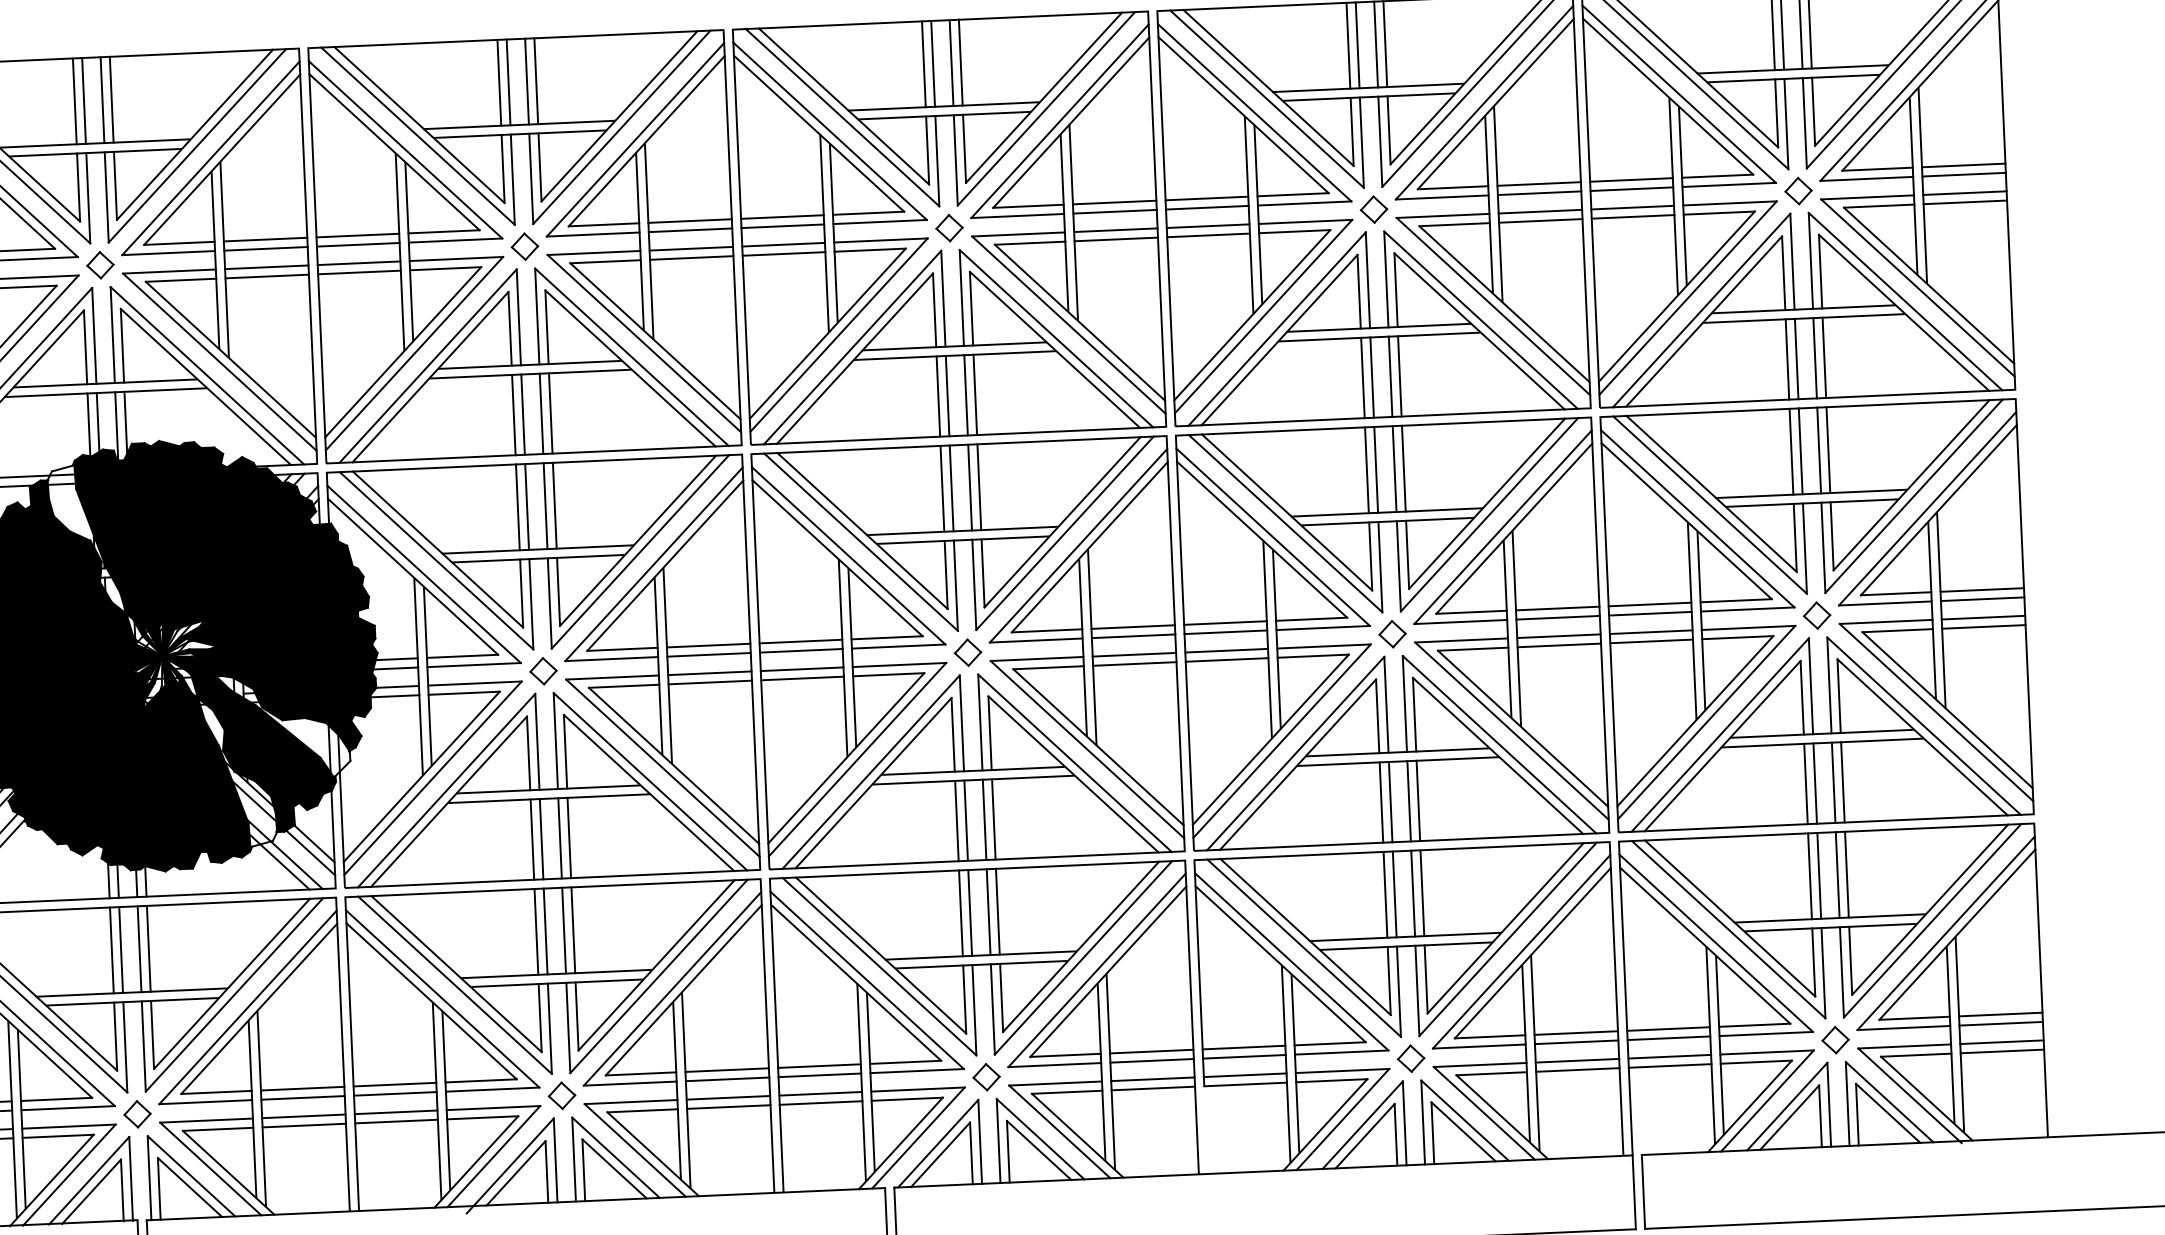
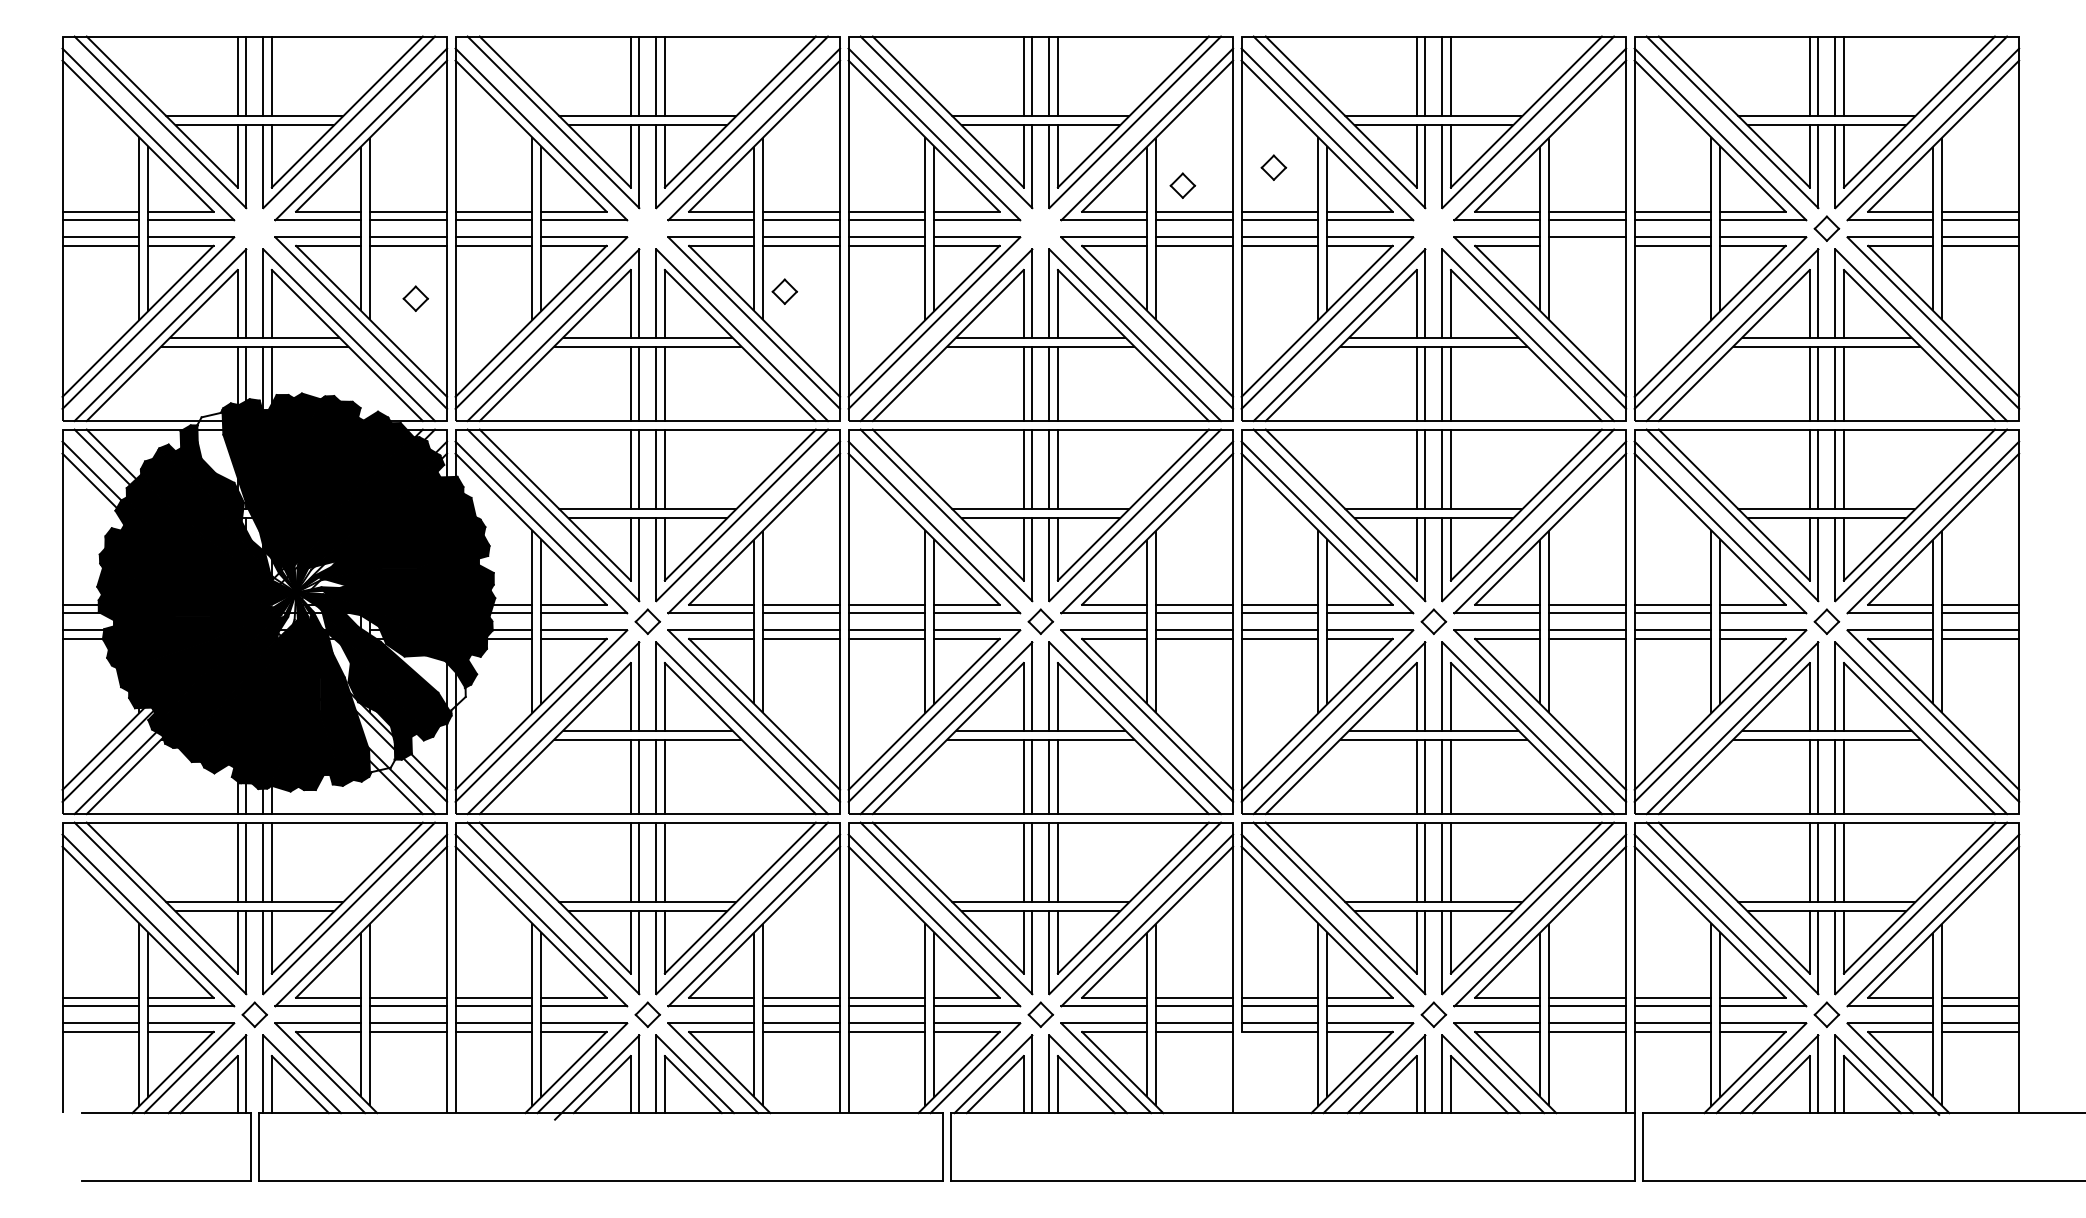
part: (1373, 209) -> (1273, 167), moved
line: (1540, 220) -> (1587, 245), removed
part: (949, 227) -> (1182, 185), moved
part: (524, 246) -> (784, 291), moved
part: (100, 264) -> (415, 298), moved

